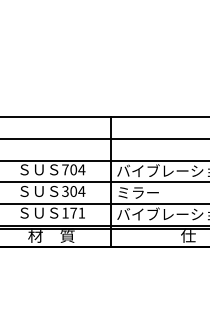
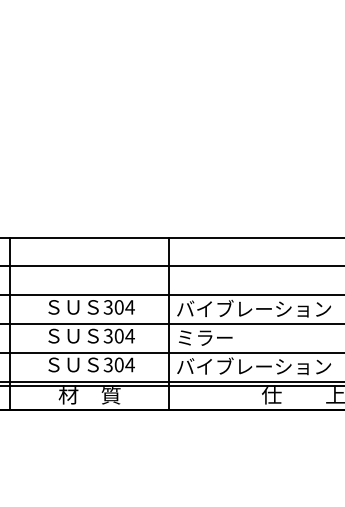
text: (64, 169) -> (107, 307), 704 -> 304
text: (73, 212) -> (118, 364), 171 -> 304

